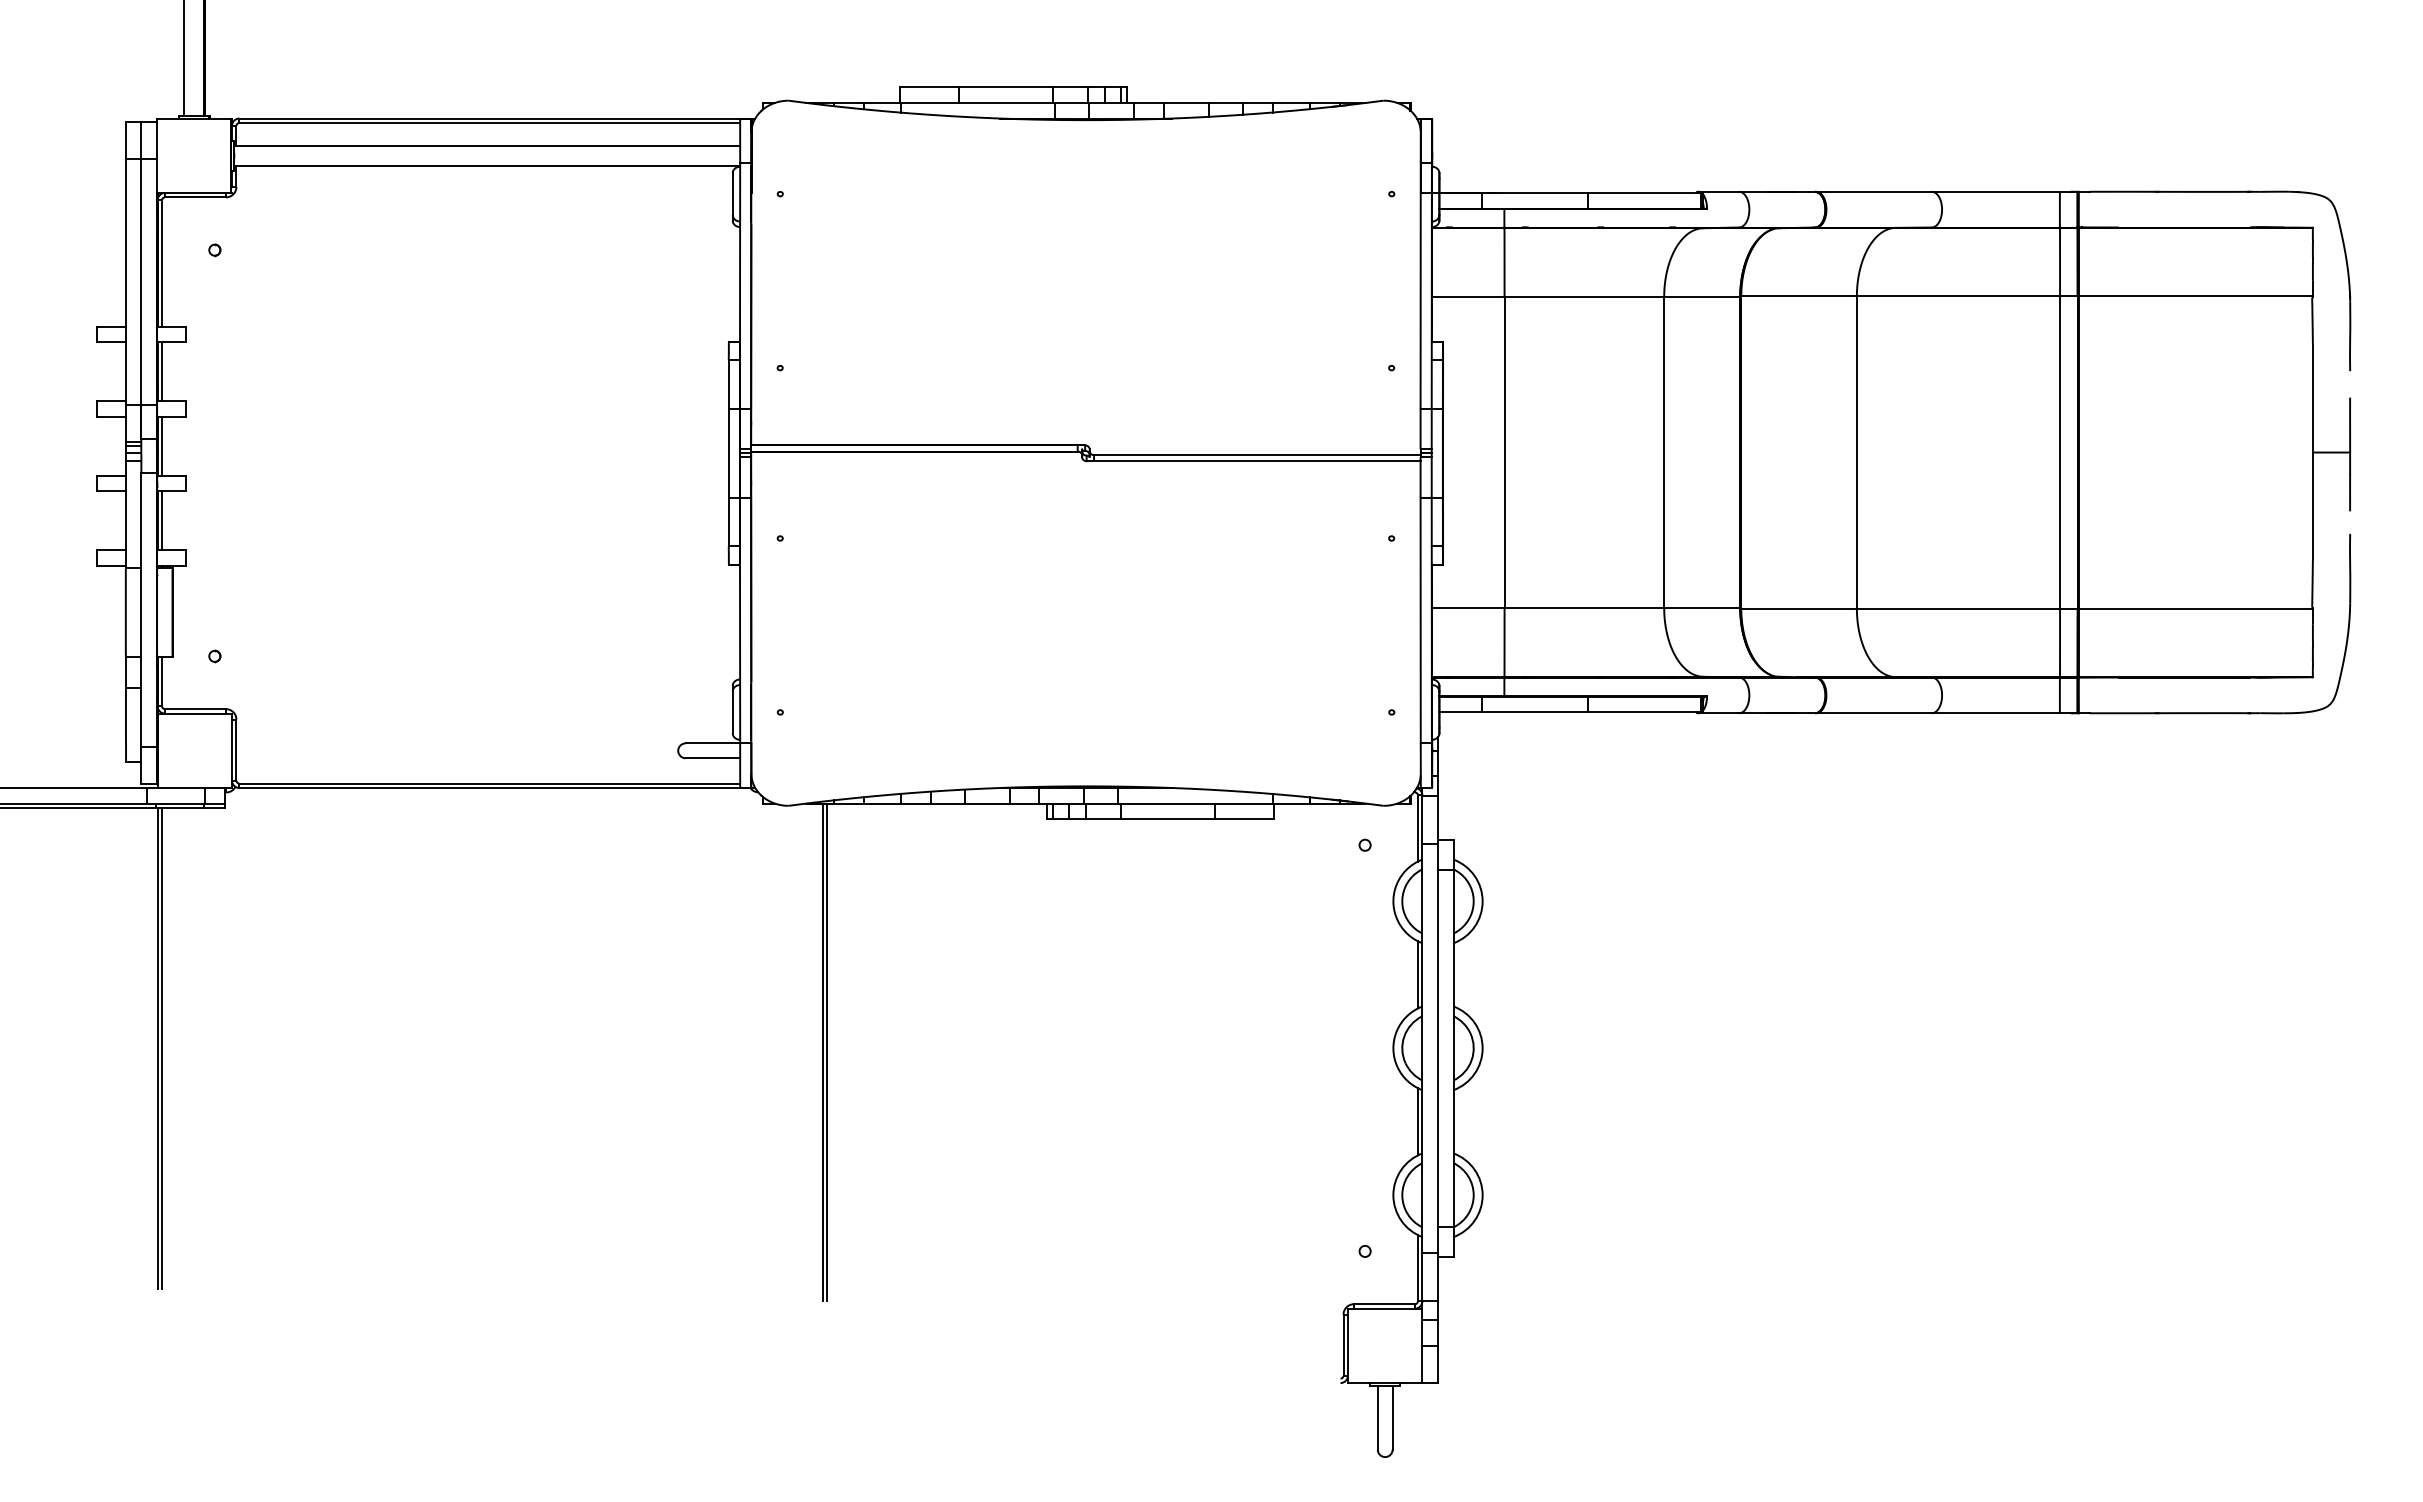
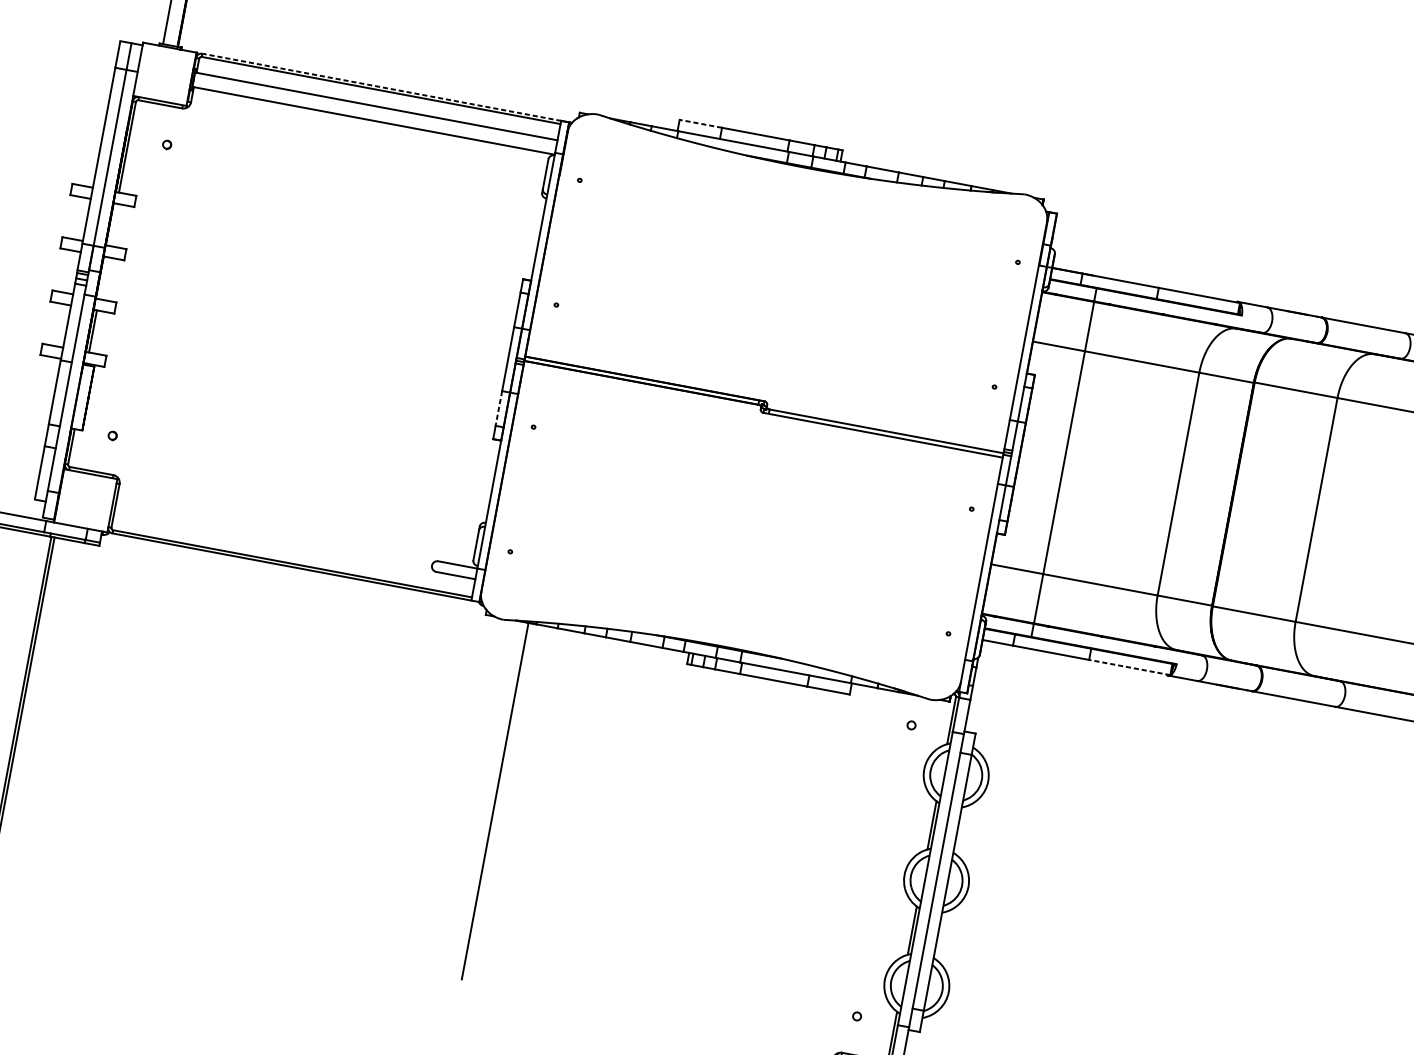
line: (929, 87) -> (701, 124), solid -> dashed
line: (489, 118) -> (381, 87), solid -> dashed
line: (162, 371) -> (113, 224), removed
line: (162, 445) -> (103, 277), removed
line: (728, 522) -> (498, 408), solid -> dashed
line: (1644, 712) -> (1129, 667), solid -> dashed
line: (827, 1052) -> (498, 801), removed

